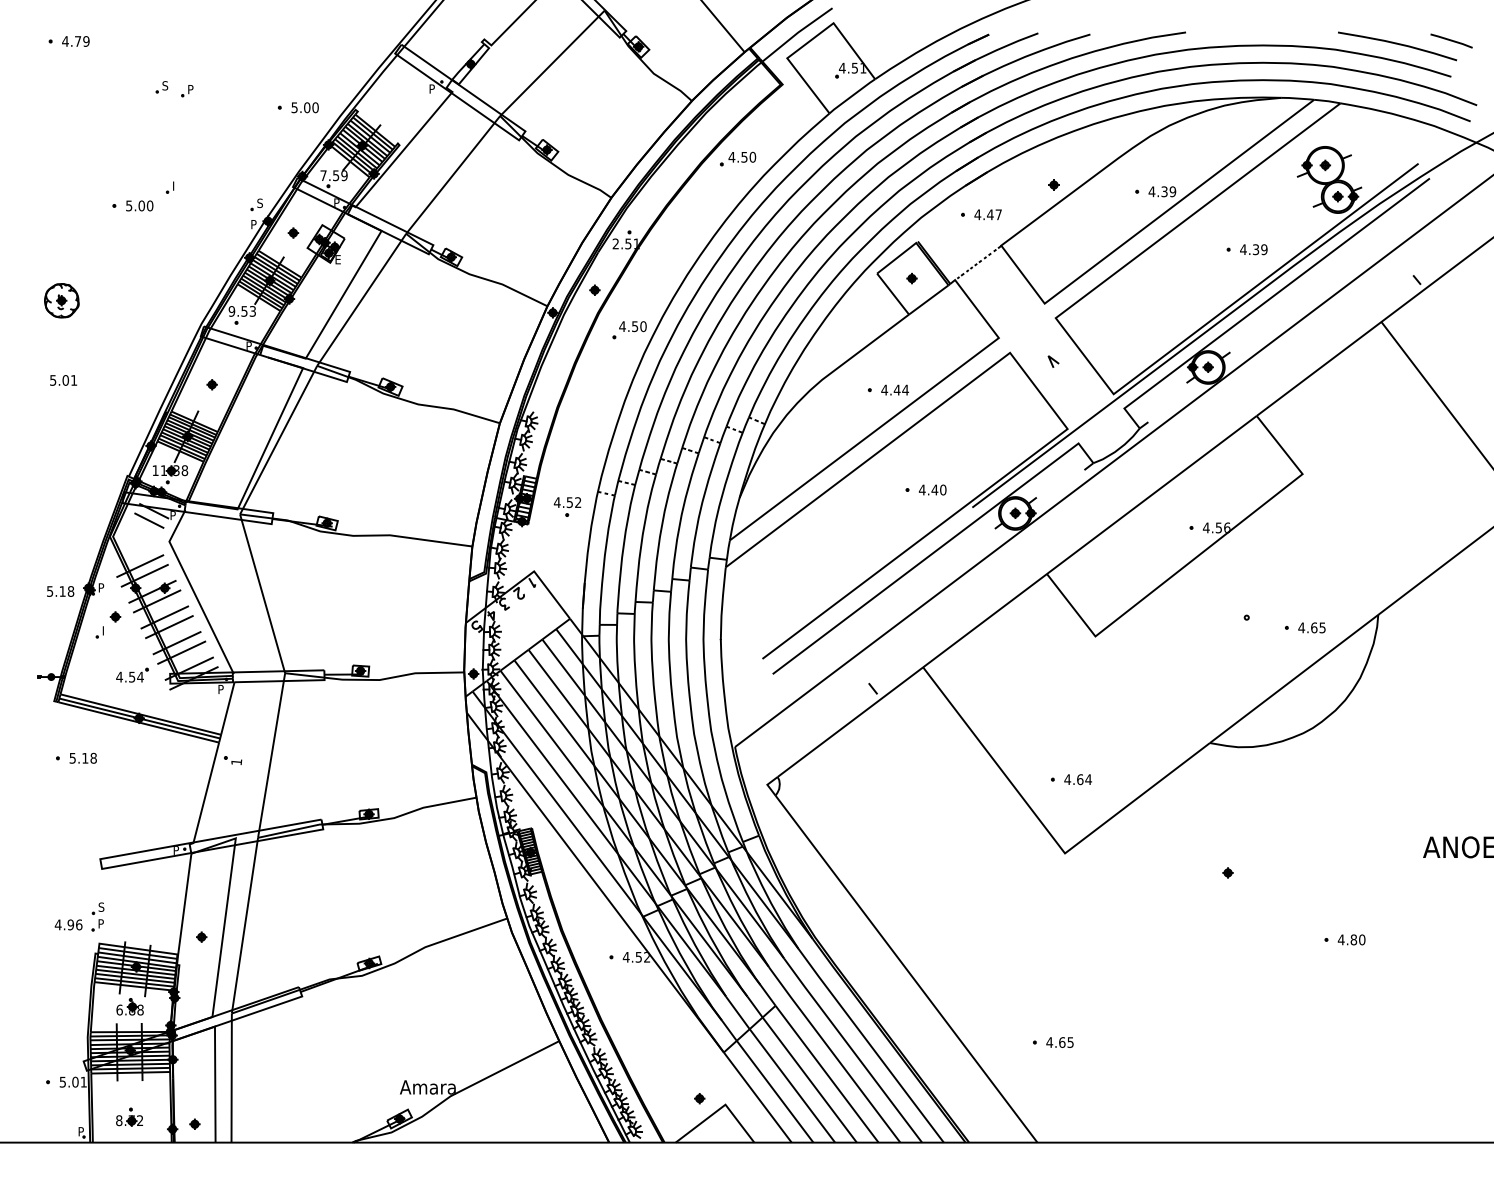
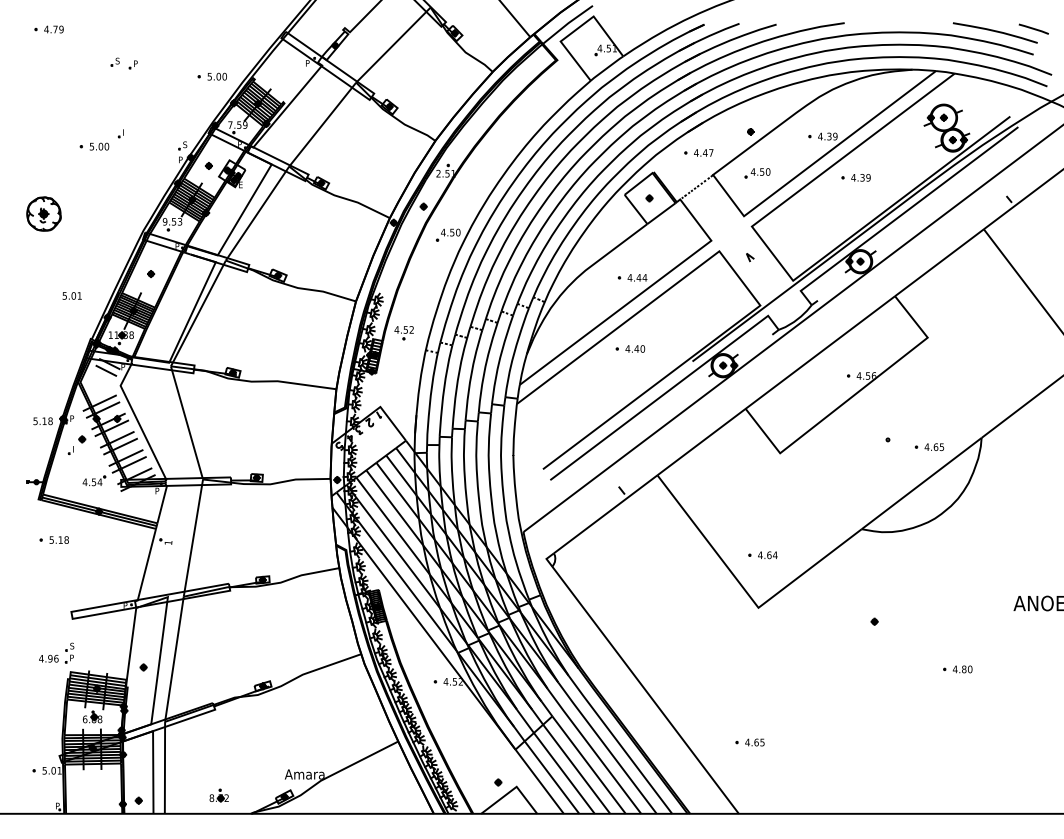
part: (737, 159) -> (757, 173), moved
part: (1246, 249) -> (855, 177), moved
part: (61, 301) -> (43, 214), size x1.4
text: (62, 379) -> (71, 295), moved
part: (926, 489) -> (630, 348), moved
part: (566, 507) -> (403, 333), moved
part: (128, 1116) -> (218, 795), moved

